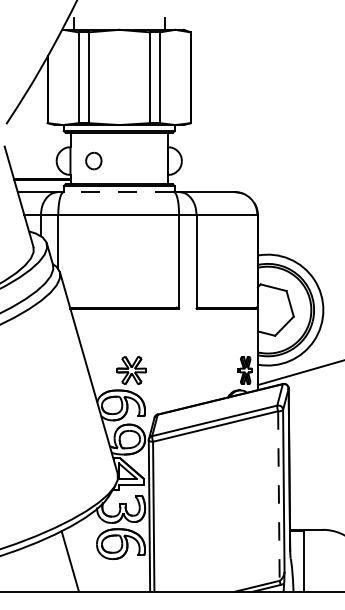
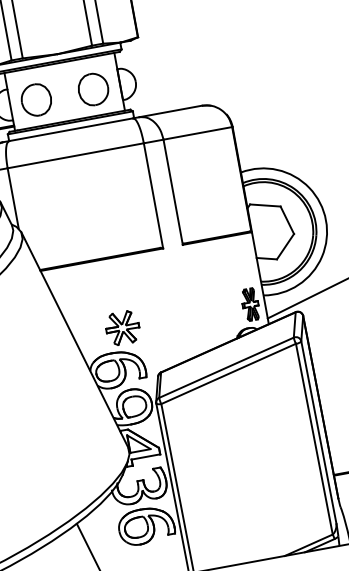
part: (93, 160) -> (36, 99), size x1.67
part: (144, 160) -> (93, 88), added
line: (118, 192) -> (70, 130), dashed -> solid
line: (278, 496) -> (314, 439), dashed -> solid

